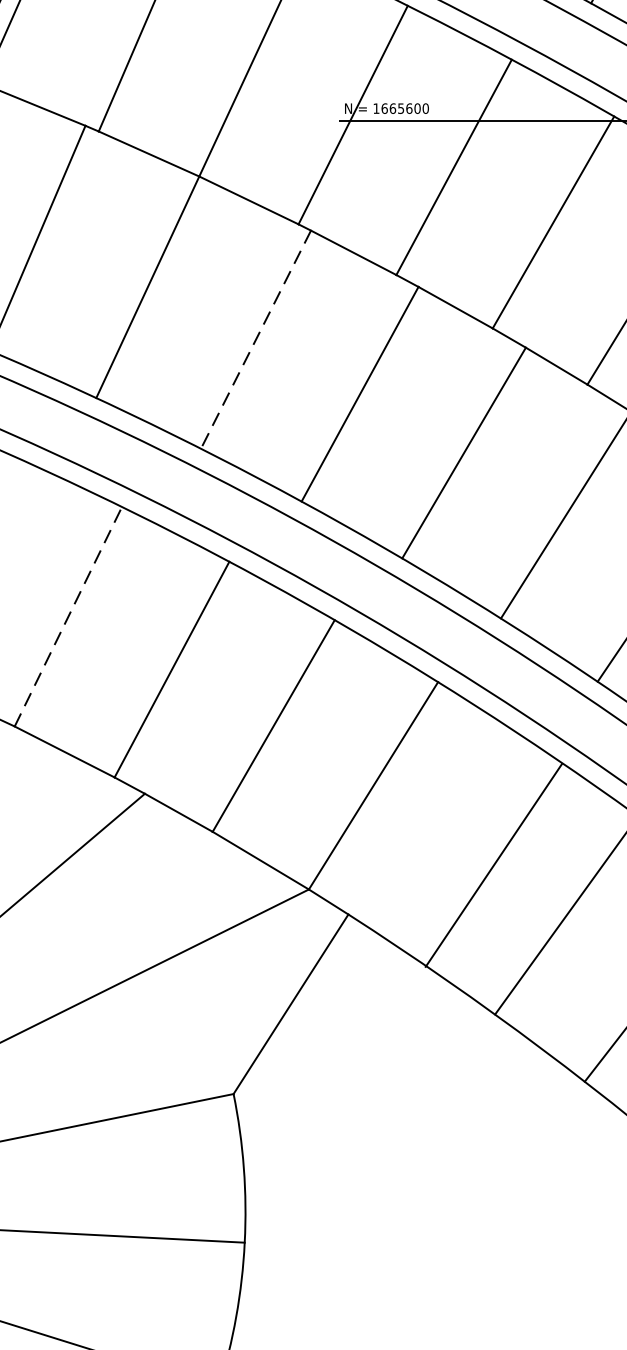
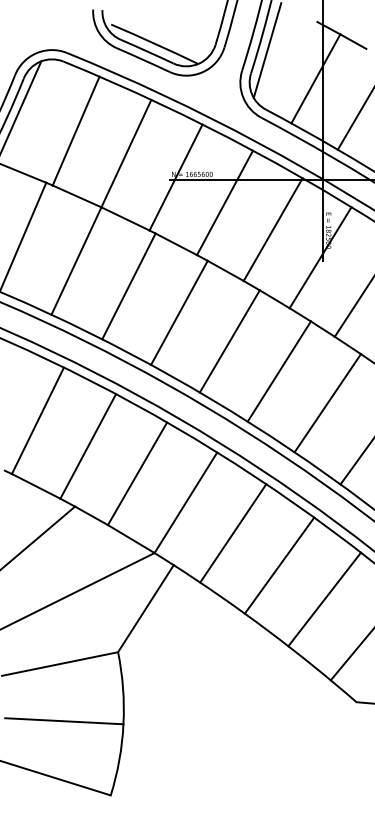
line: (255, 339) -> (128, 286), dashed -> solid
line: (69, 616) -> (38, 420), dashed -> solid
line: (494, 865) -> (233, 533), moved

